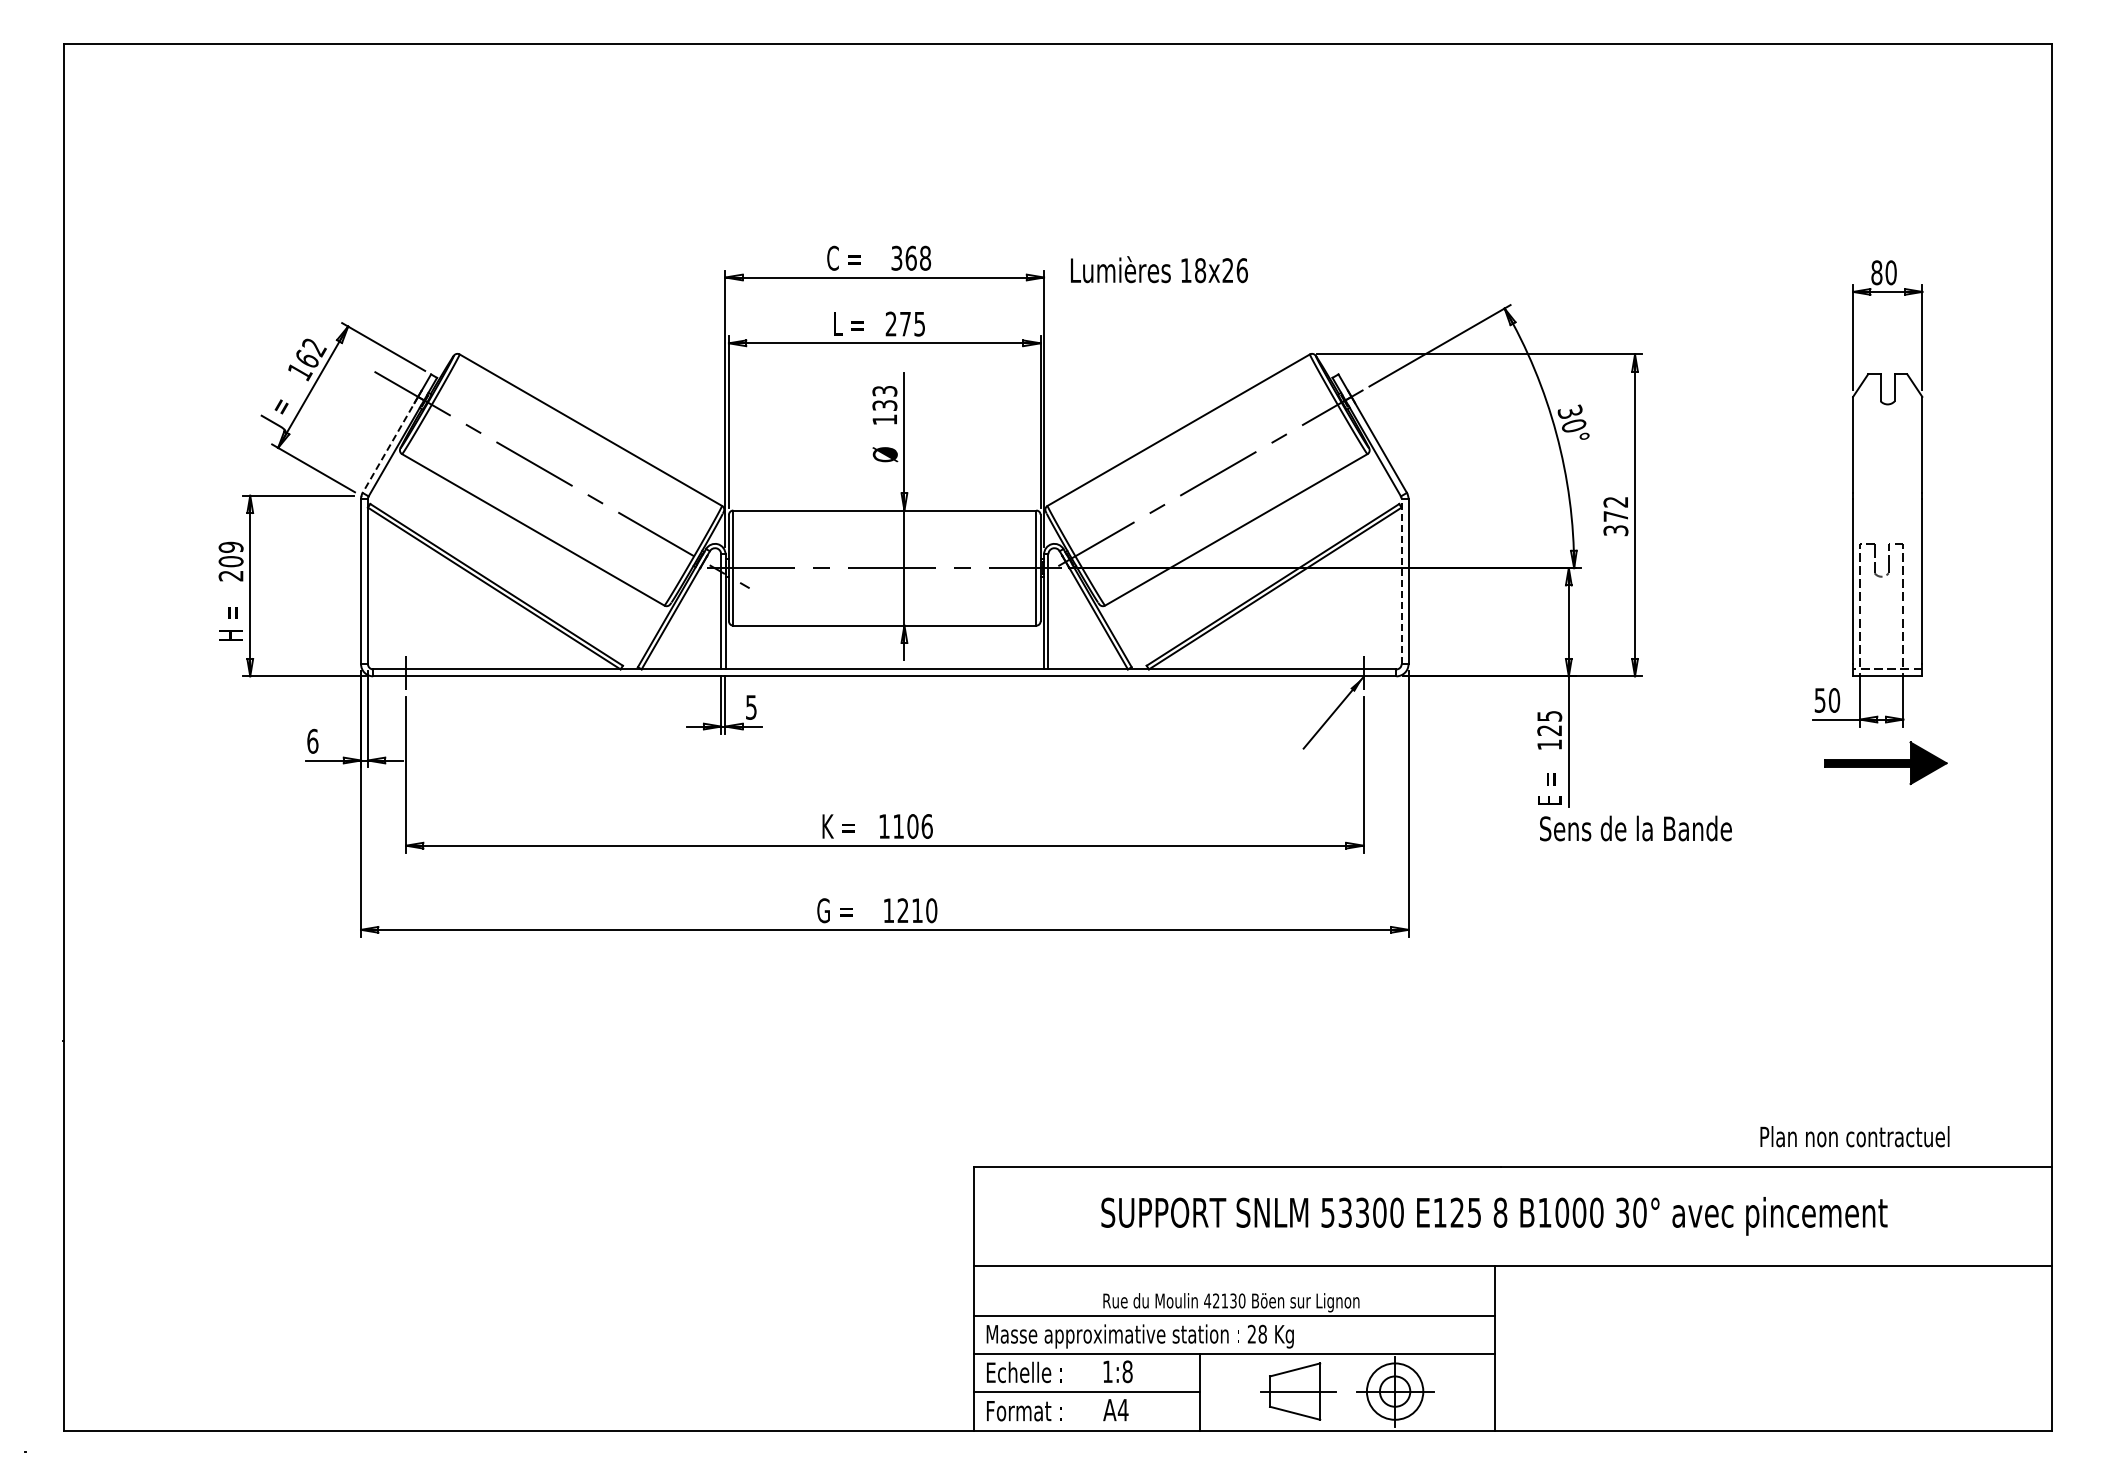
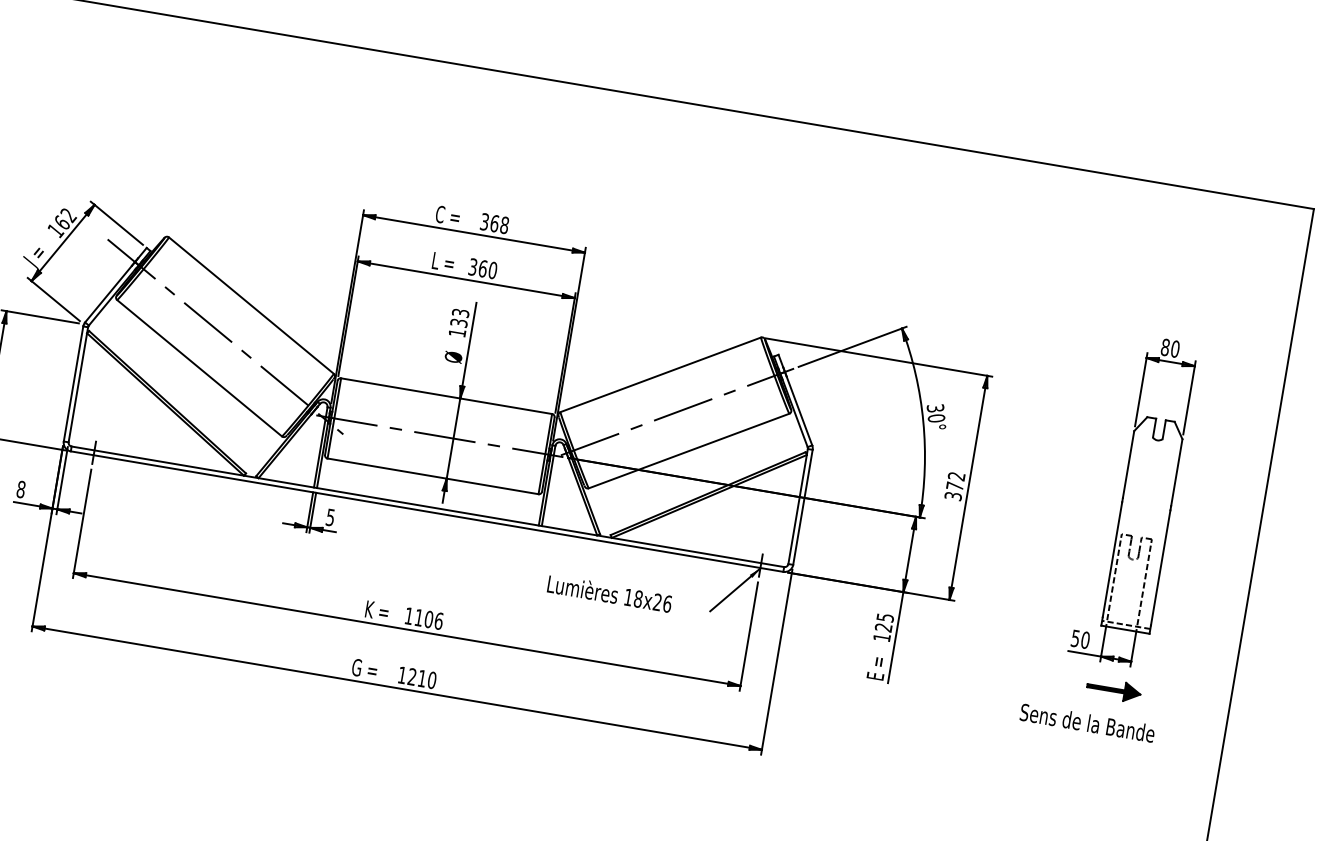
text: (1159, 269) -> (609, 593), moved
text: (905, 323) -> (483, 268), 275 -> 360
line: (390, 445) -> (110, 292), dashed -> solid
line: (1401, 581) -> (798, 506), dashed -> solid
text: (312, 740) -> (21, 488), 6 -> 8
part: (1885, 763) -> (1113, 690), size x0.62
text: (1635, 828) -> (1087, 722), moved

